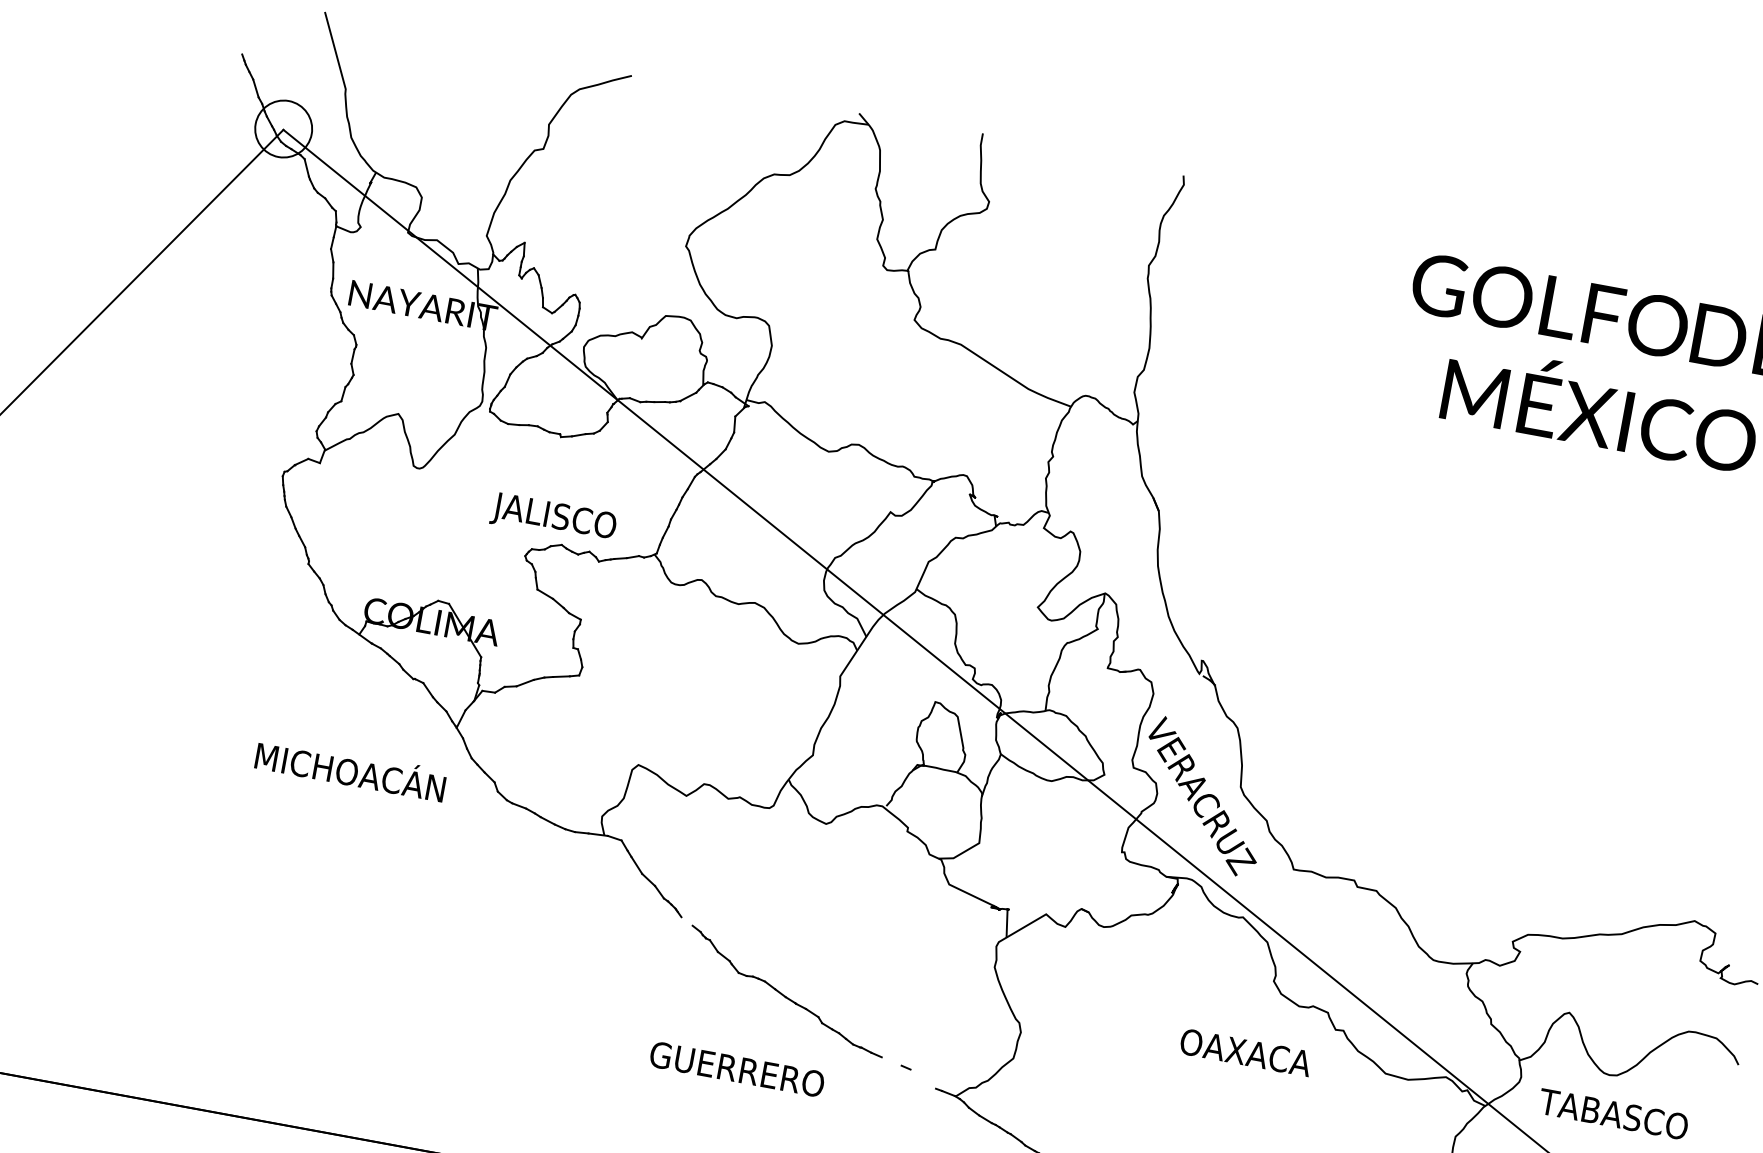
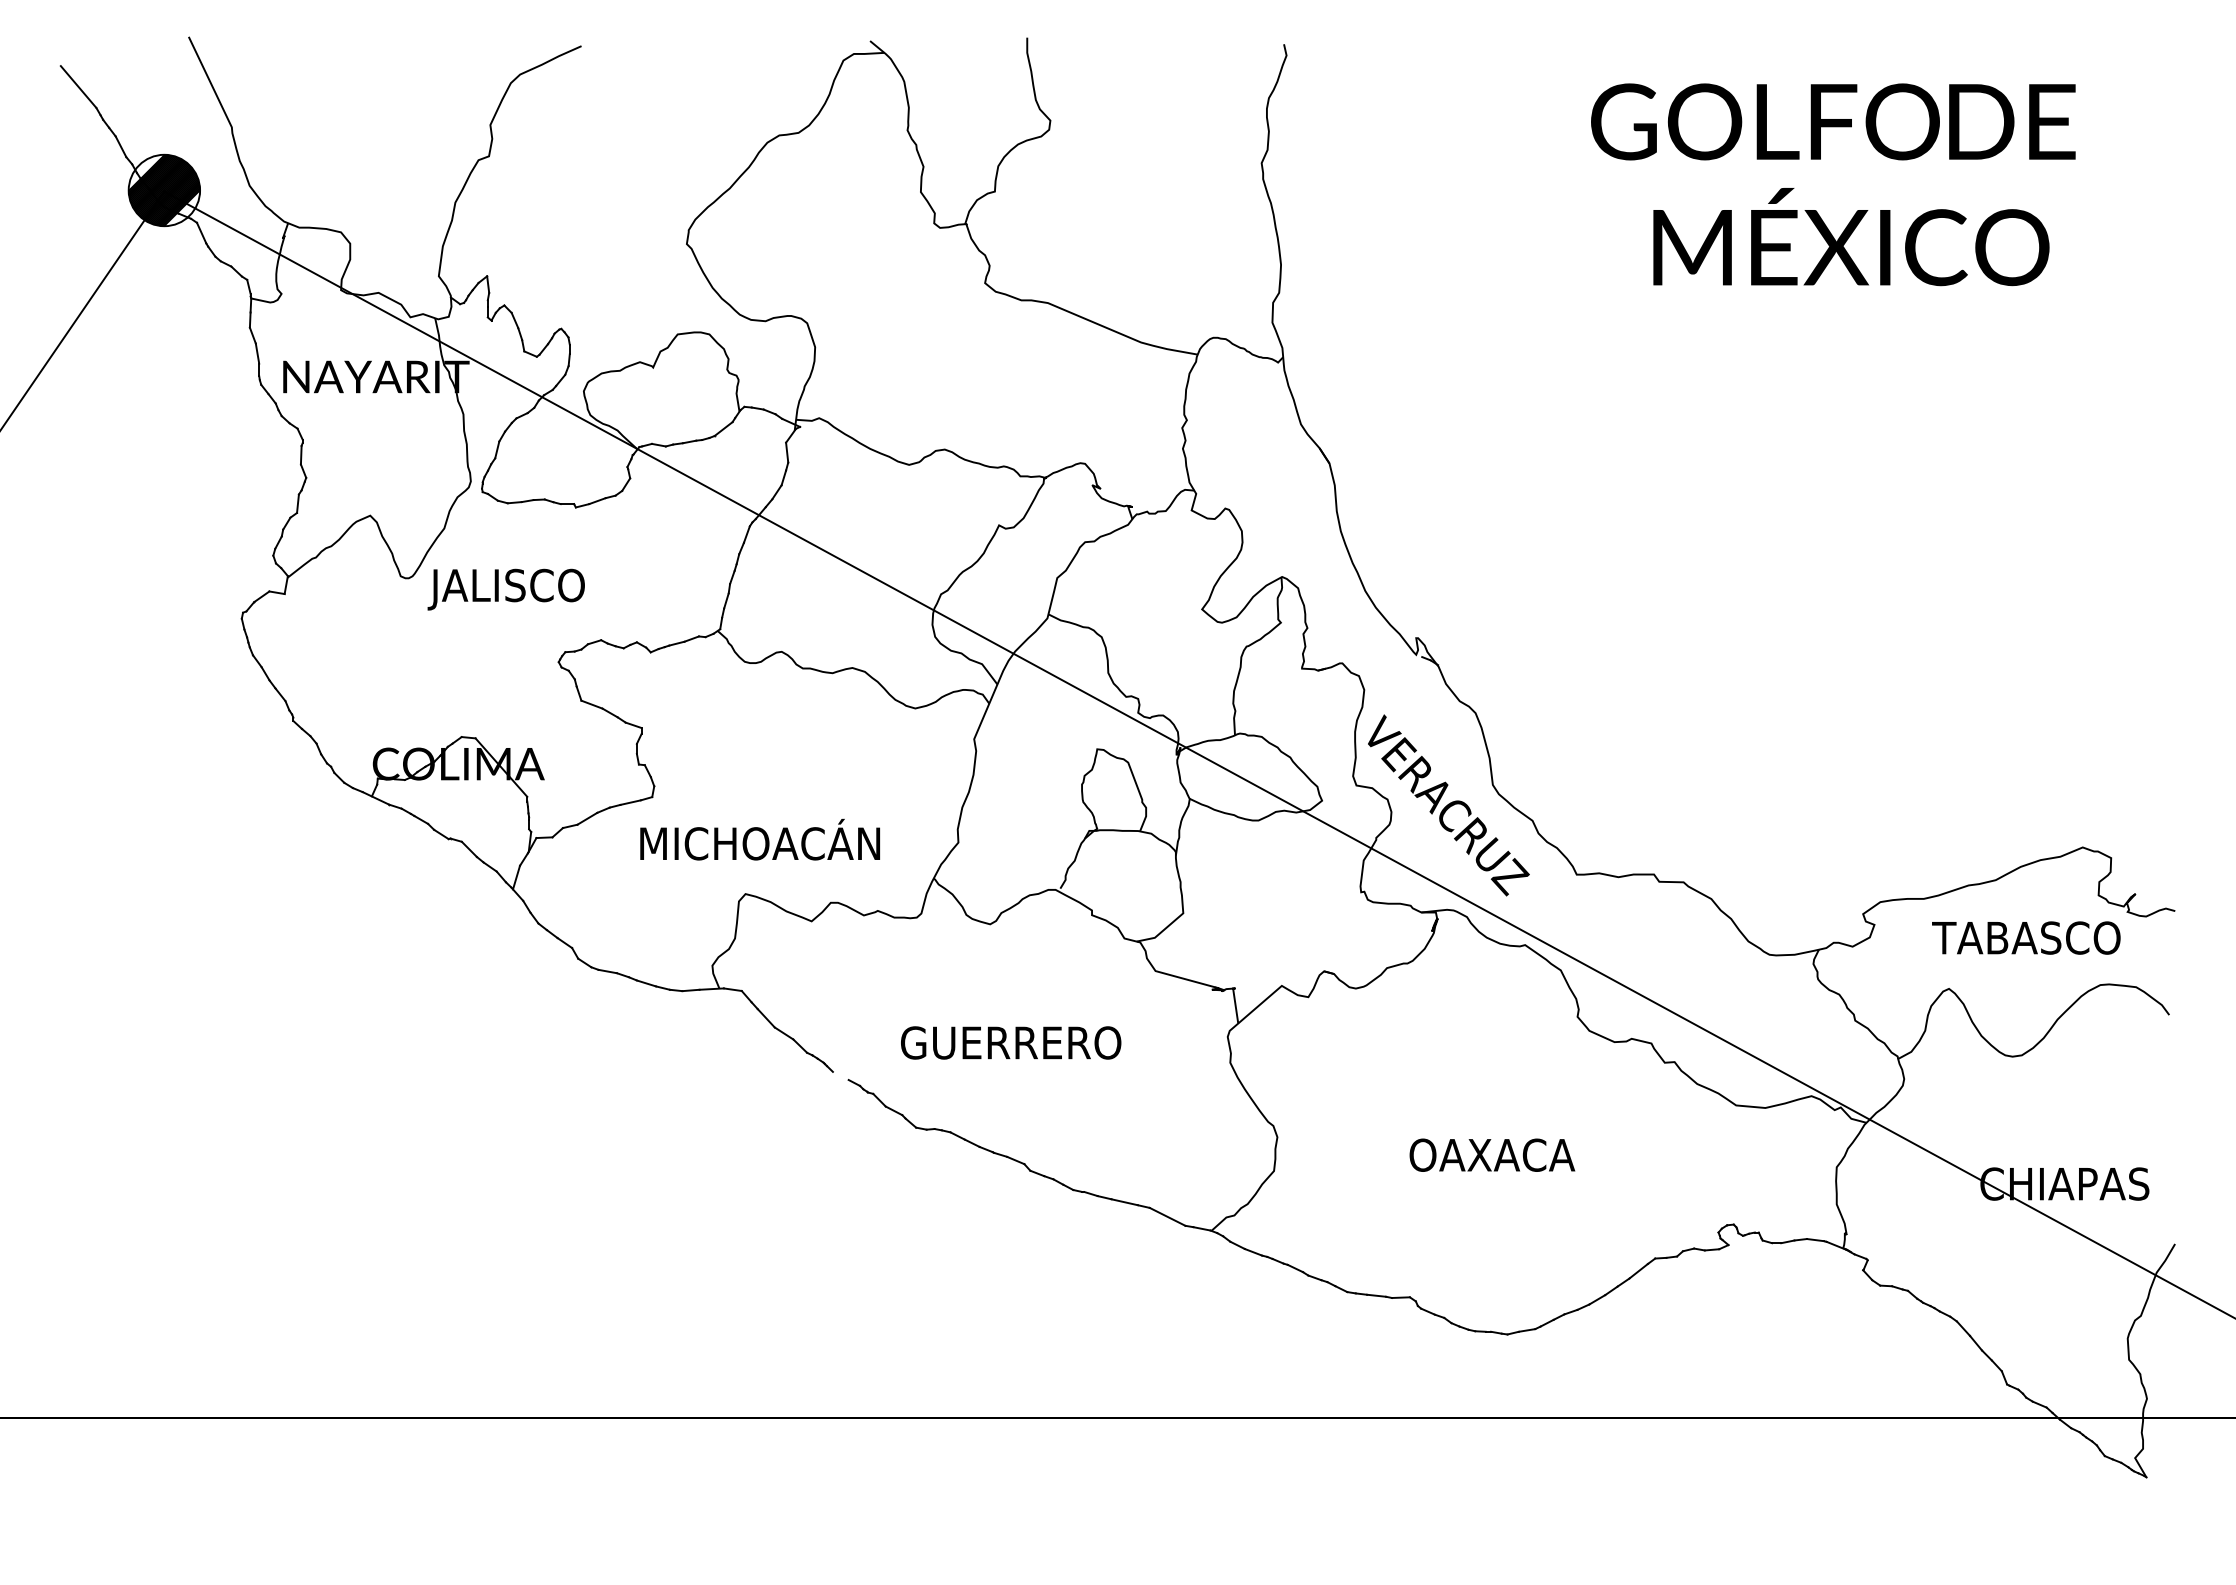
line: (231, 35) -> (78, 86), added
hatch: (283, 129) -> (164, 190), added
text: (553, 518) -> (505, 589), moved
text: (350, 769) -> (759, 839), moved
text: (1246, 1052) -> (1492, 1154), moved
line: (891, 1061) -> (1124, 1202), added
text: (737, 1069) -> (1011, 1042), moved
line: (923, 1078) -> (1167, 1216), added
text: (1613, 1113) -> (2026, 937), moved

